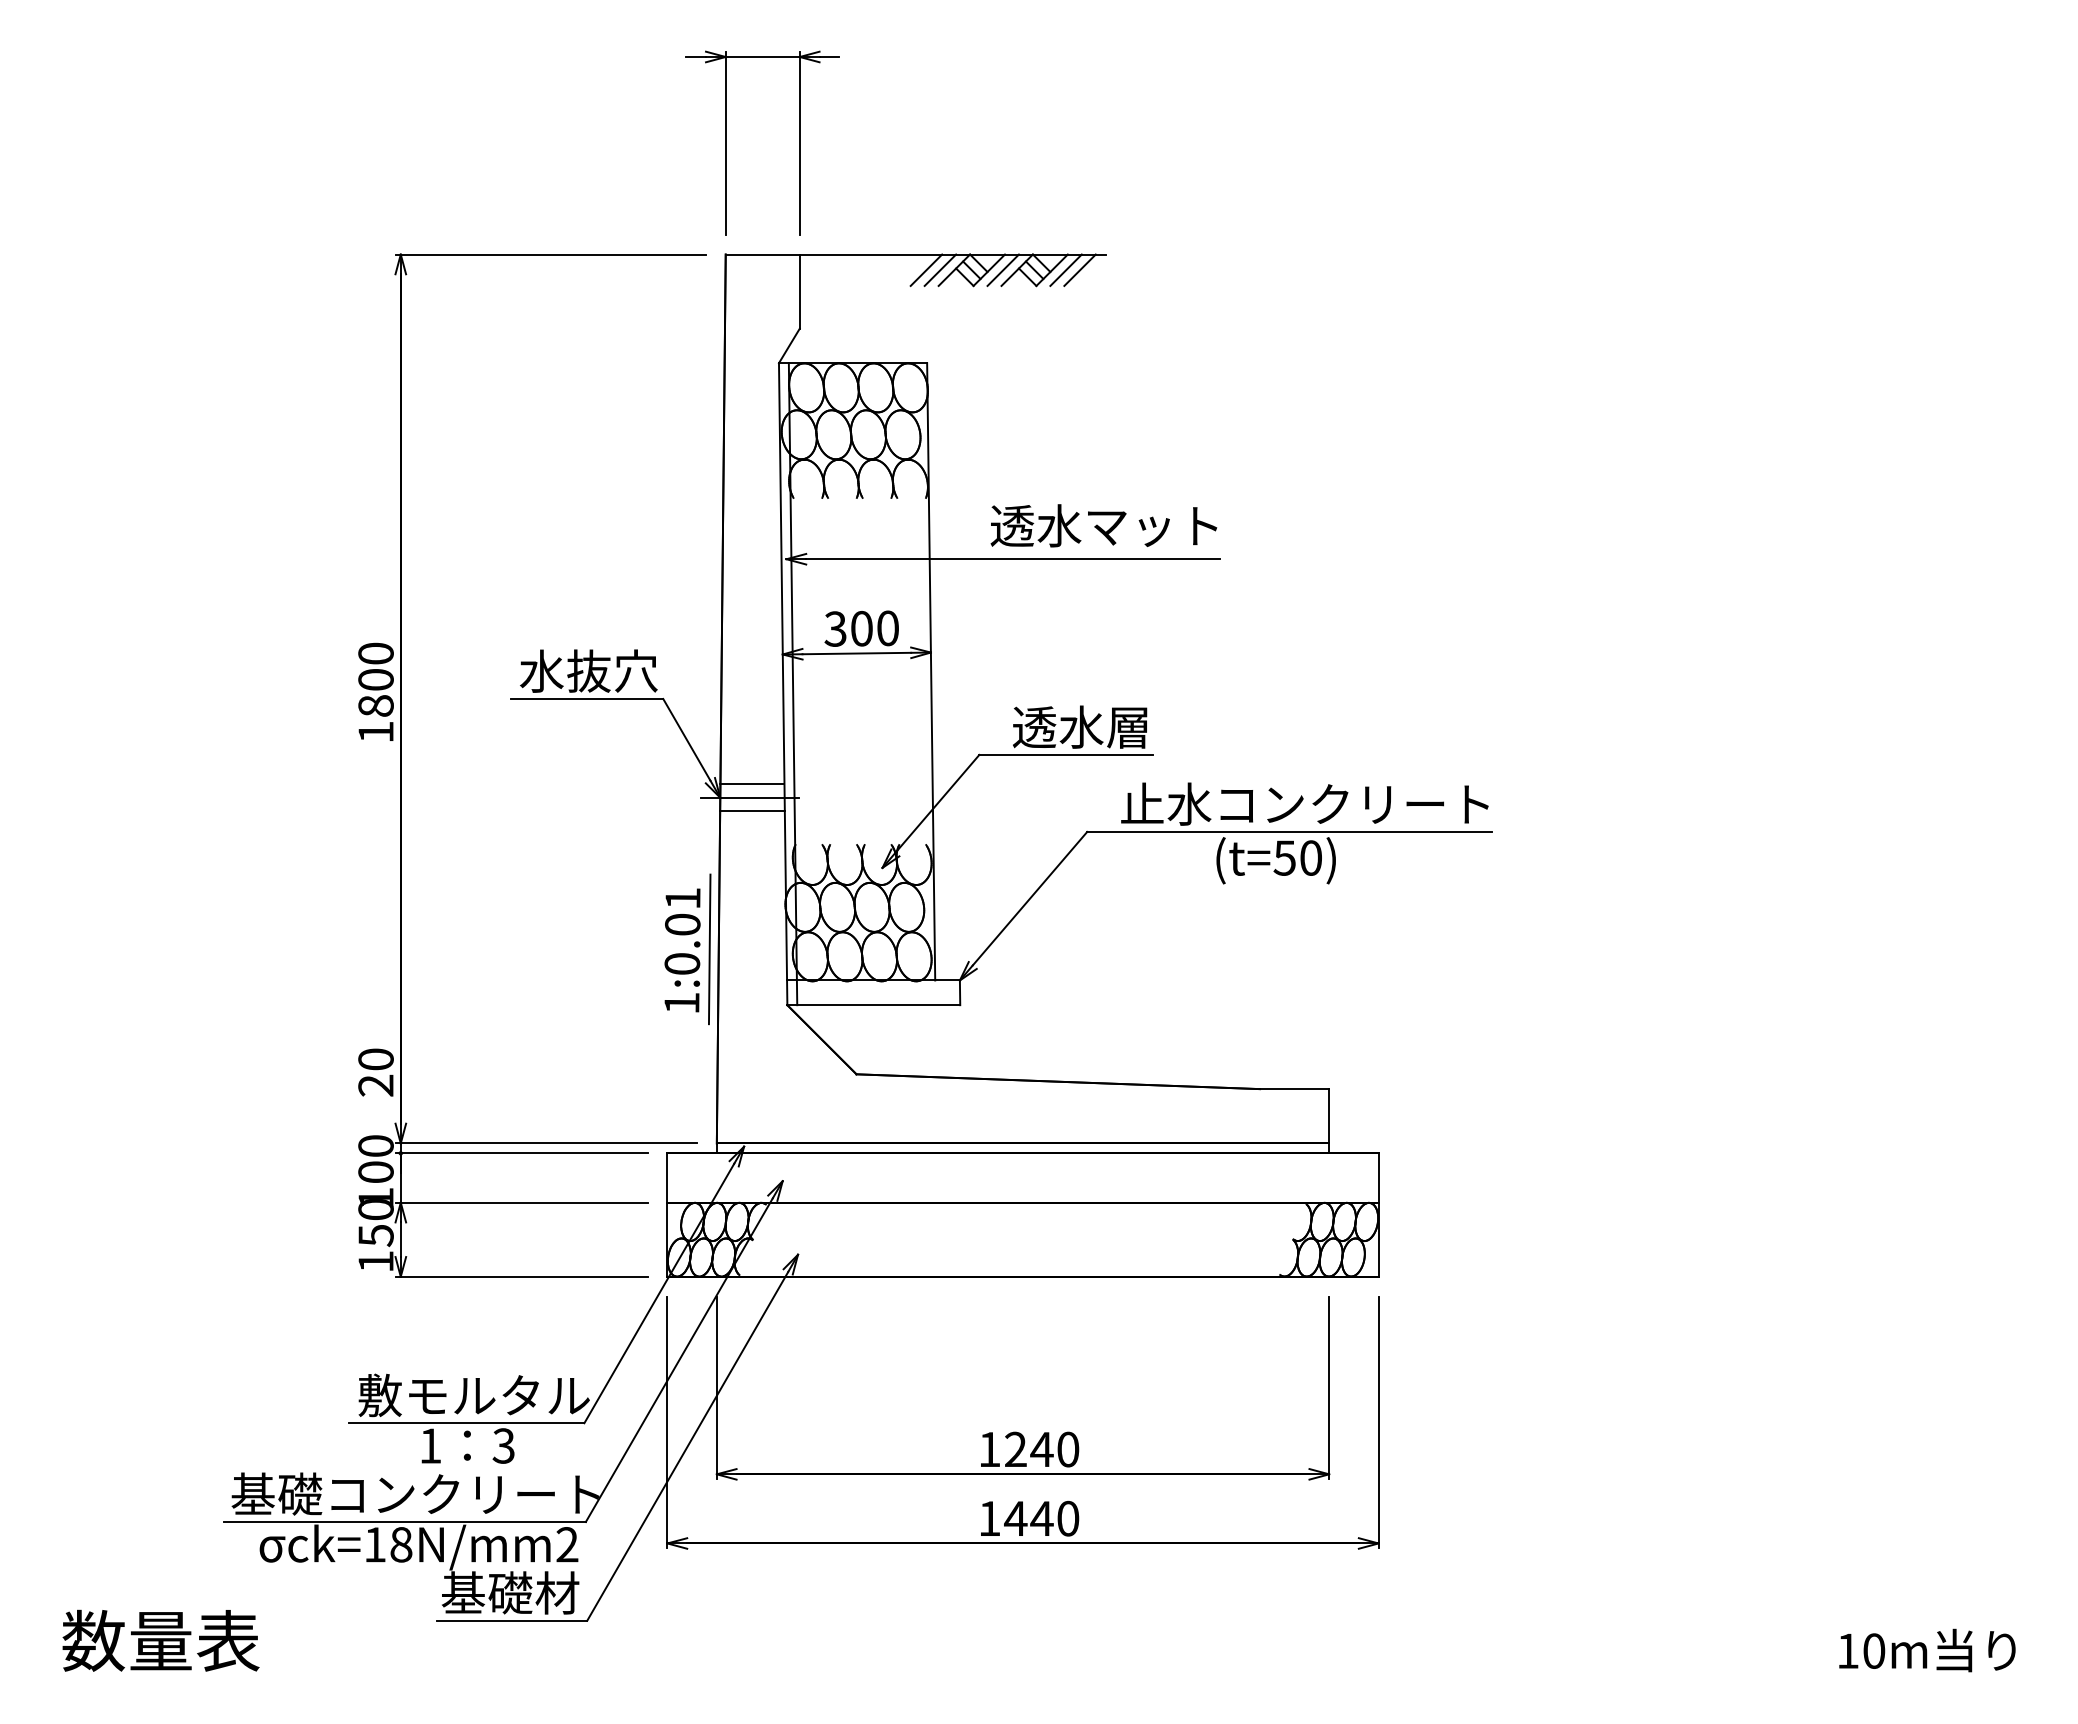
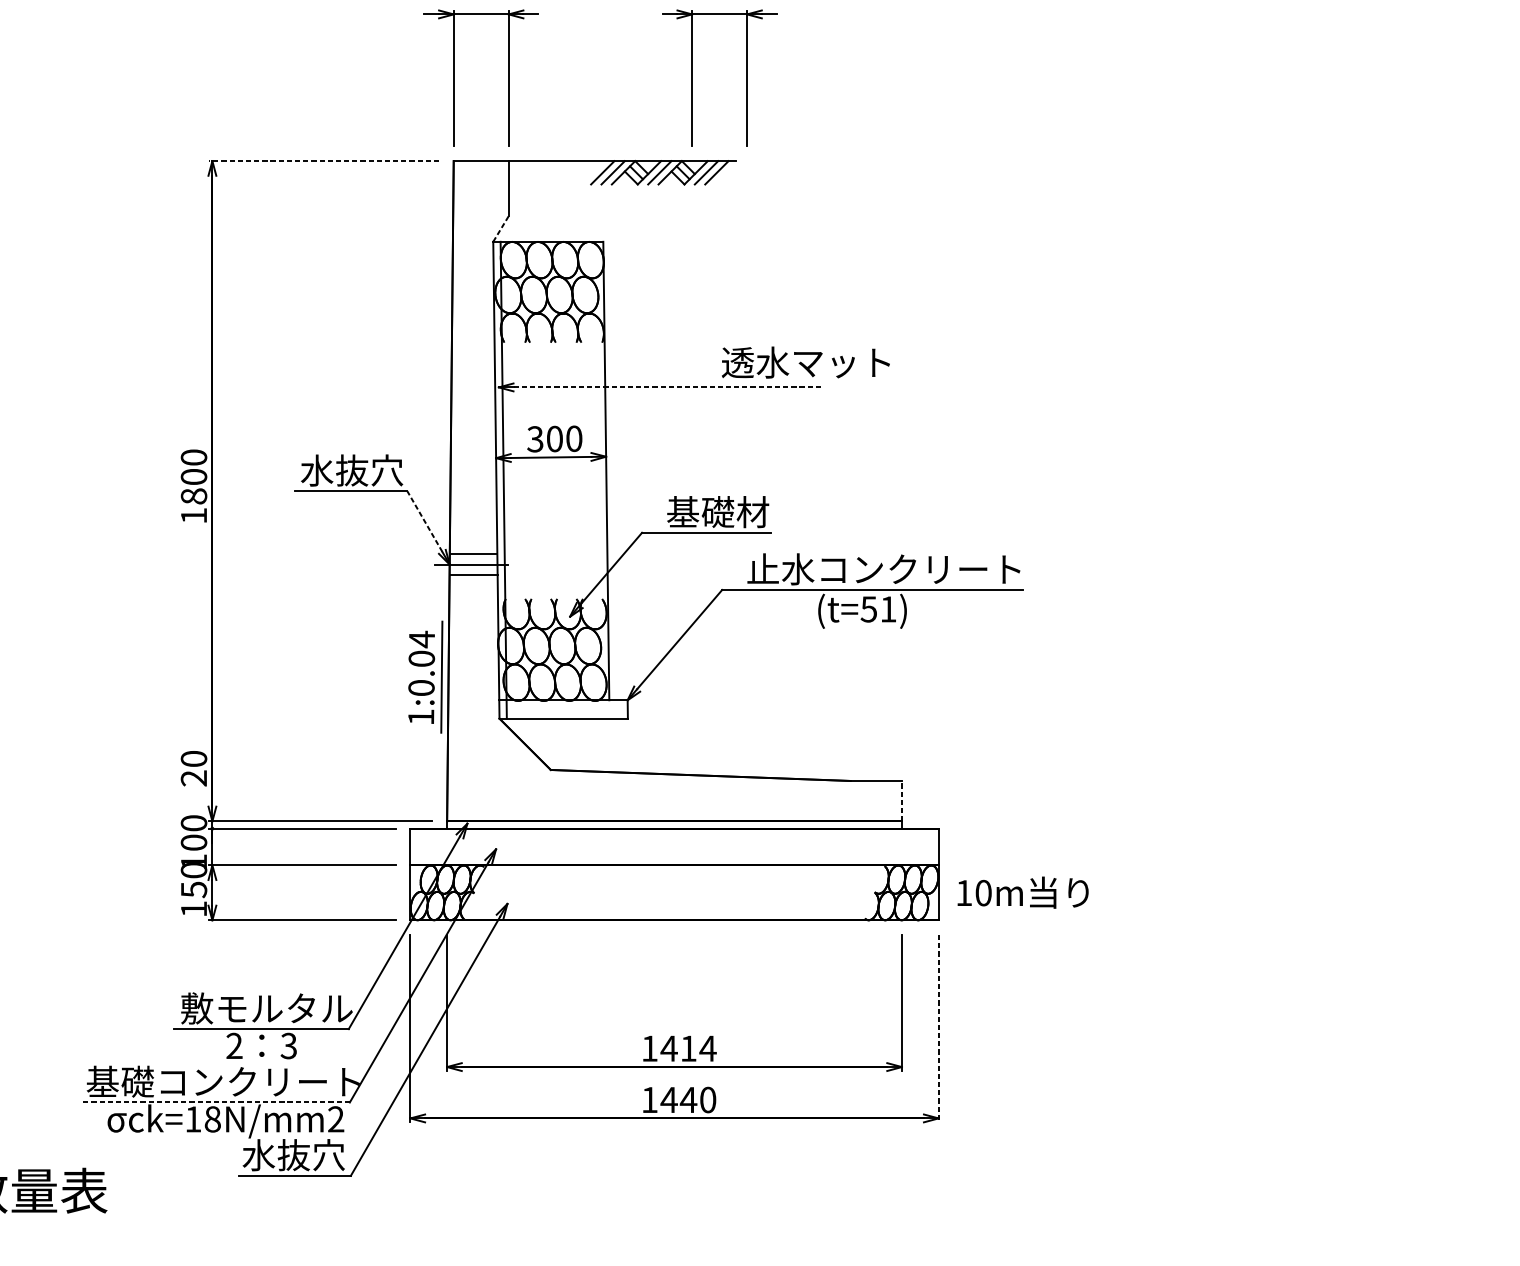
part: (1047, 142) -> (692, 77), added
line: (550, 254) -> (323, 161), solid -> dashed
line: (789, 345) -> (501, 228), solid -> dashed
text: (1103, 525) -> (805, 362), moved
line: (1012, 559) -> (666, 387), solid -> dashed
text: (1081, 726) -> (717, 511), 透水層 -> 基礎材
line: (686, 739) -> (424, 521), solid -> dashed
text: (1310, 857) -> (888, 608), (t=50) -> (t=51)
text: (682, 898) -> (421, 639), 1:0.01 -> 1:0.04
line: (1329, 1115) -> (902, 800), solid -> dashed
line: (1378, 1422) -> (938, 1028), solid -> dashed
text: (430, 1445) -> (234, 1045), 1 -> 2
text: (1041, 1449) -> (688, 1048), 1240 -> 1414
line: (404, 1522) -> (215, 1102), solid -> dashed
text: (510, 1592) -> (293, 1154), 基礎材 -> 水抜穴
text: (1927, 1650) -> (1023, 892), moved

